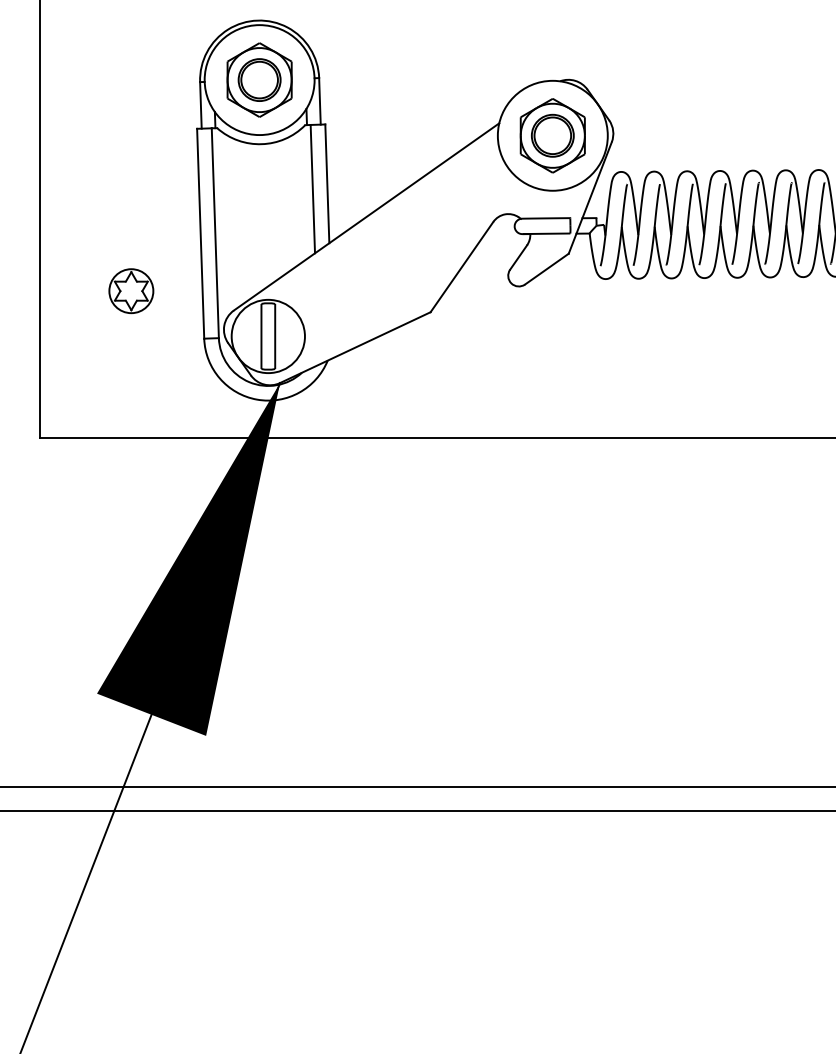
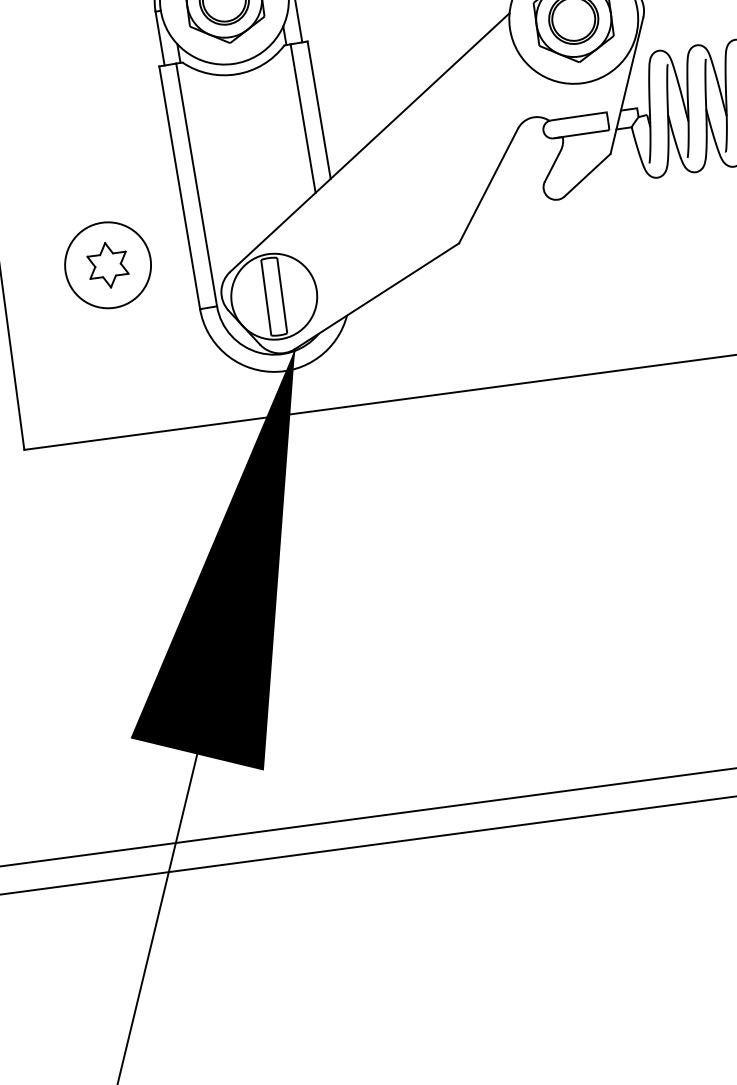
circle: (131, 290) -> (108, 264), size x1.67

